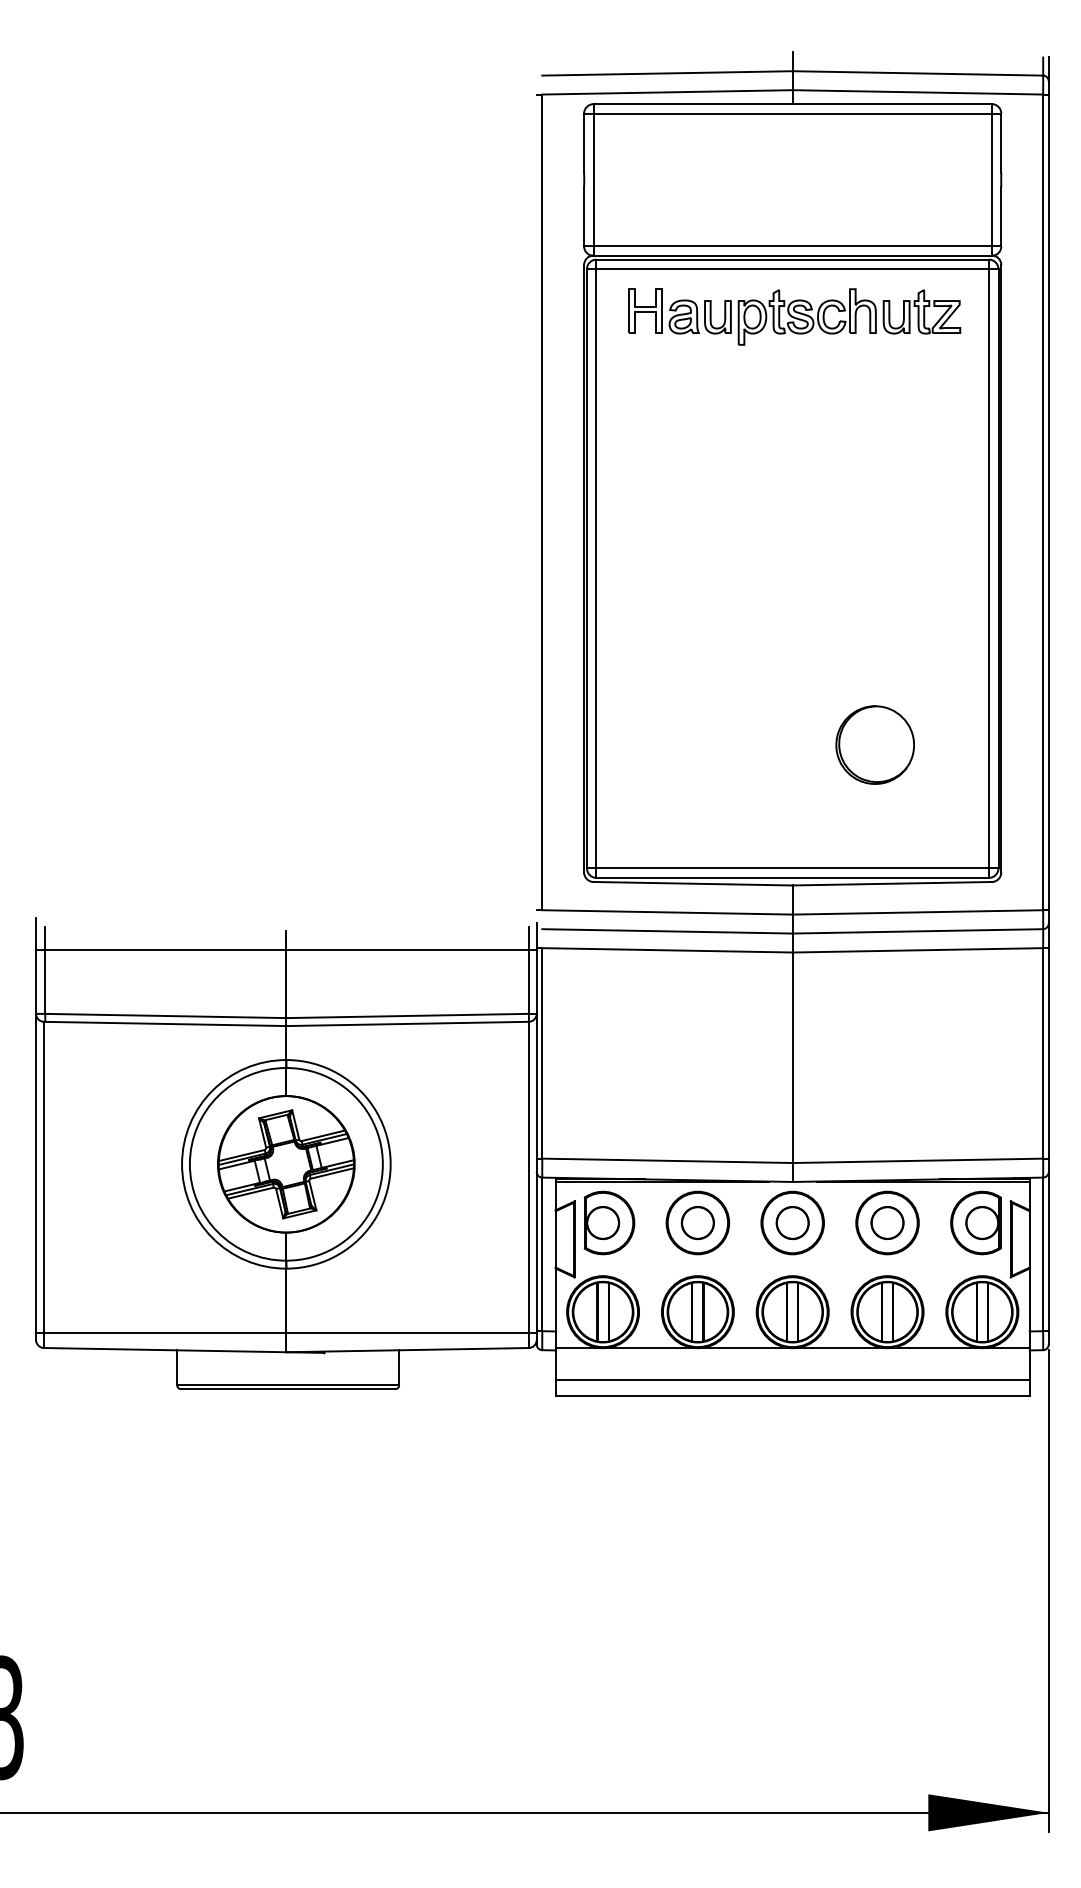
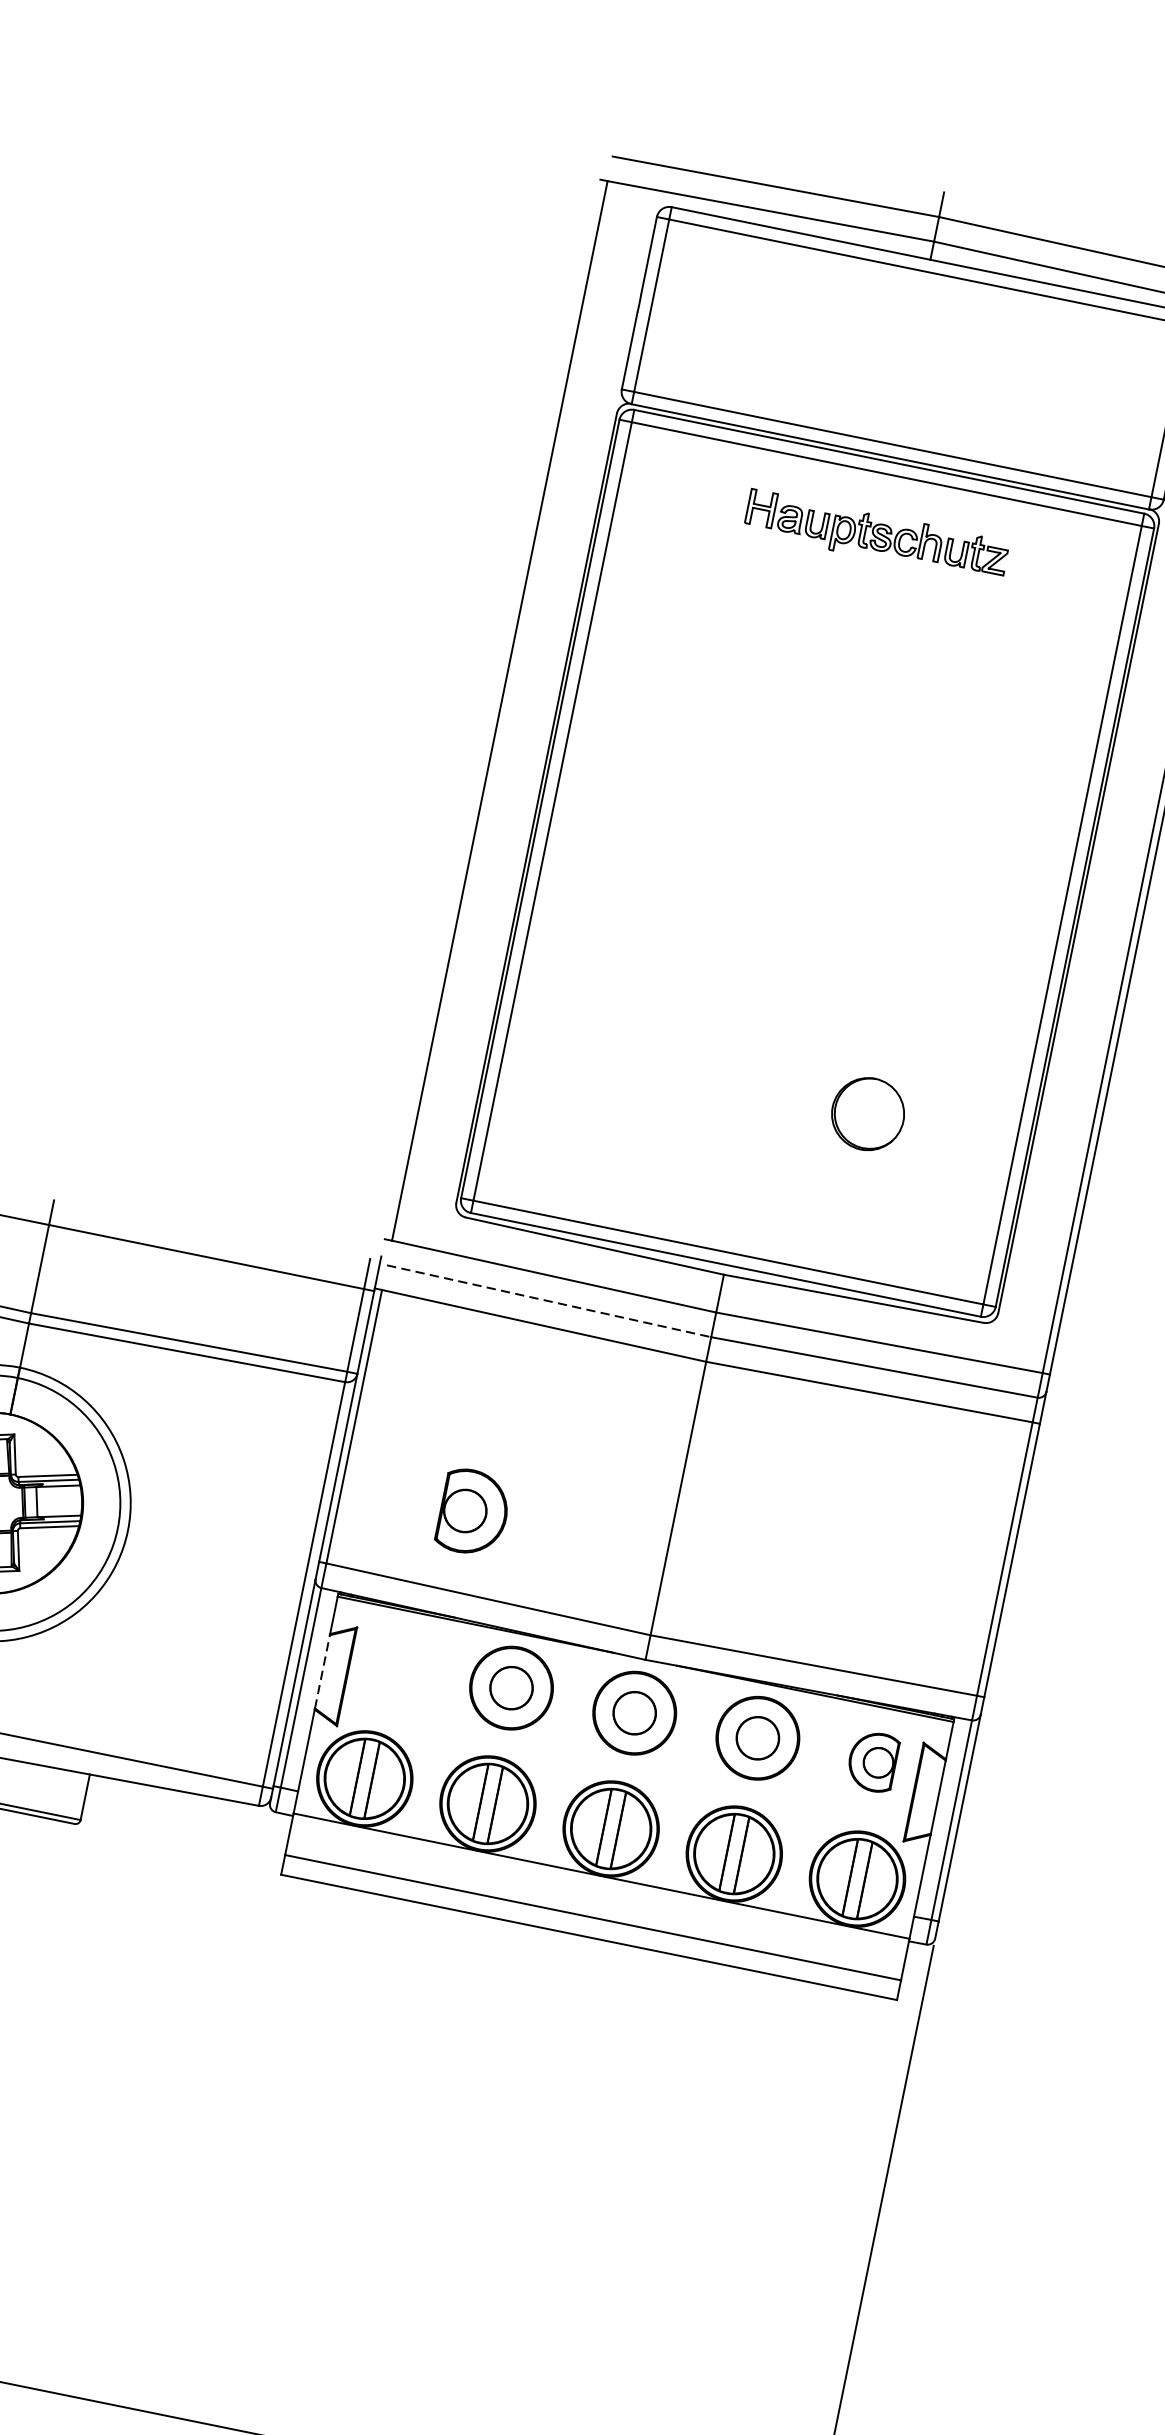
part: (794, 316) -> (876, 536), size x0.6
part: (874, 744) -> (867, 1113), size x0.7
line: (668, 931) -> (550, 1301), solid -> dashed
part: (609, 1222) -> (473, 1512), moved
part: (975, 1222) -> (872, 1760), size x0.7
line: (555, 1238) -> (322, 1670), solid -> dashed

